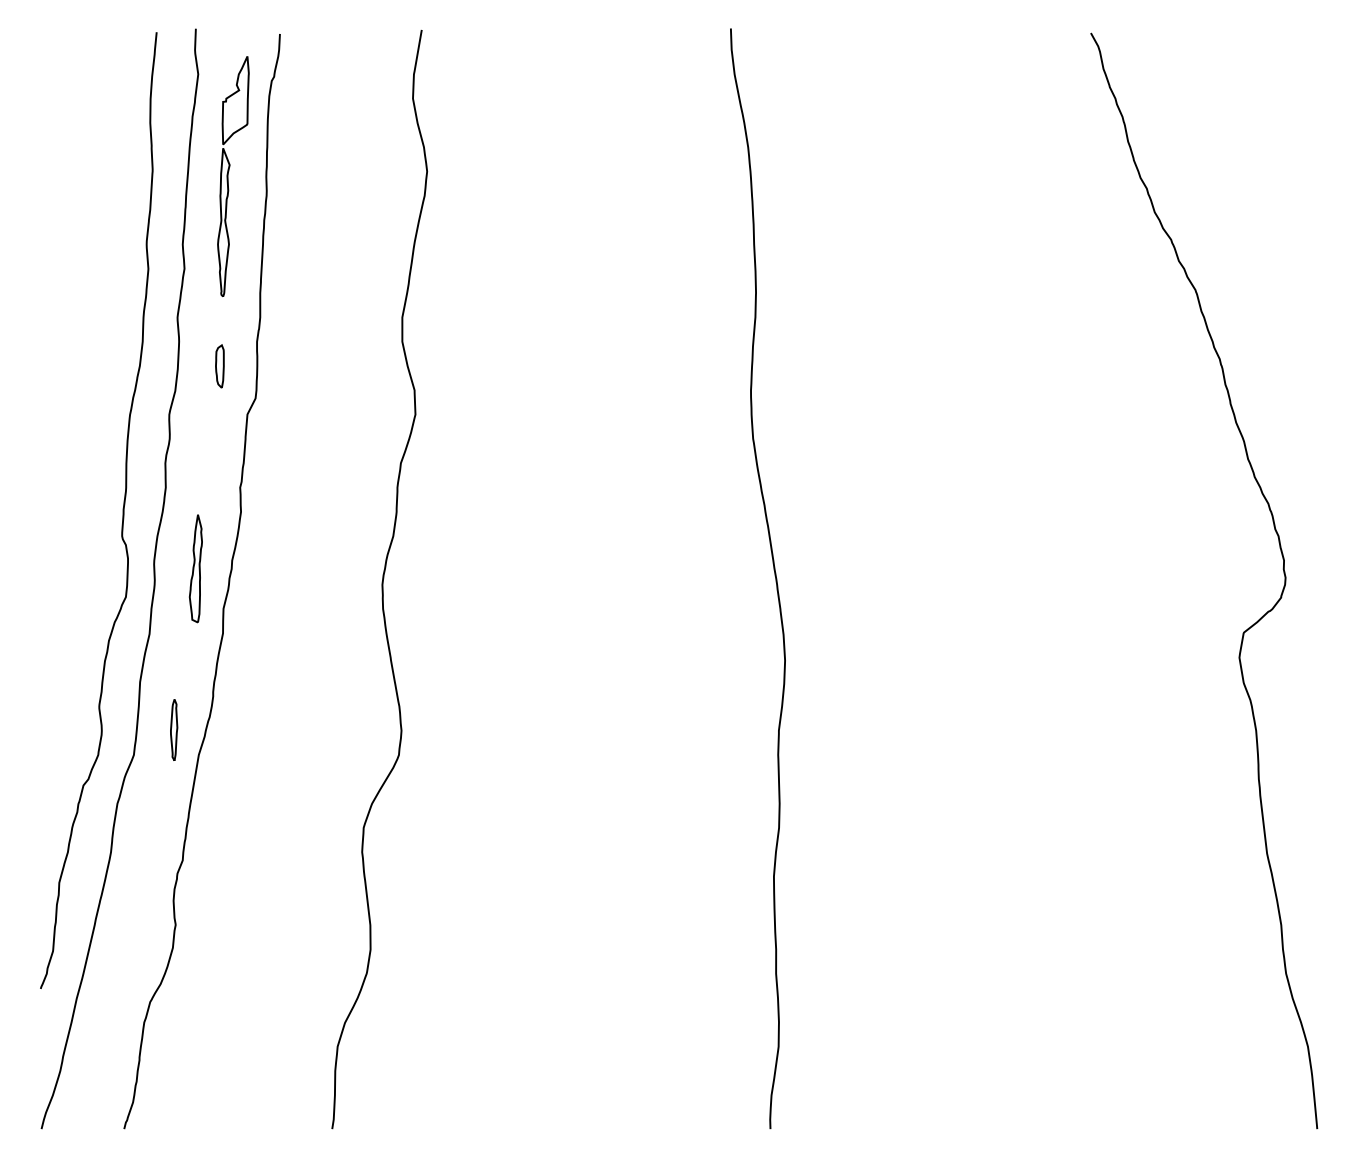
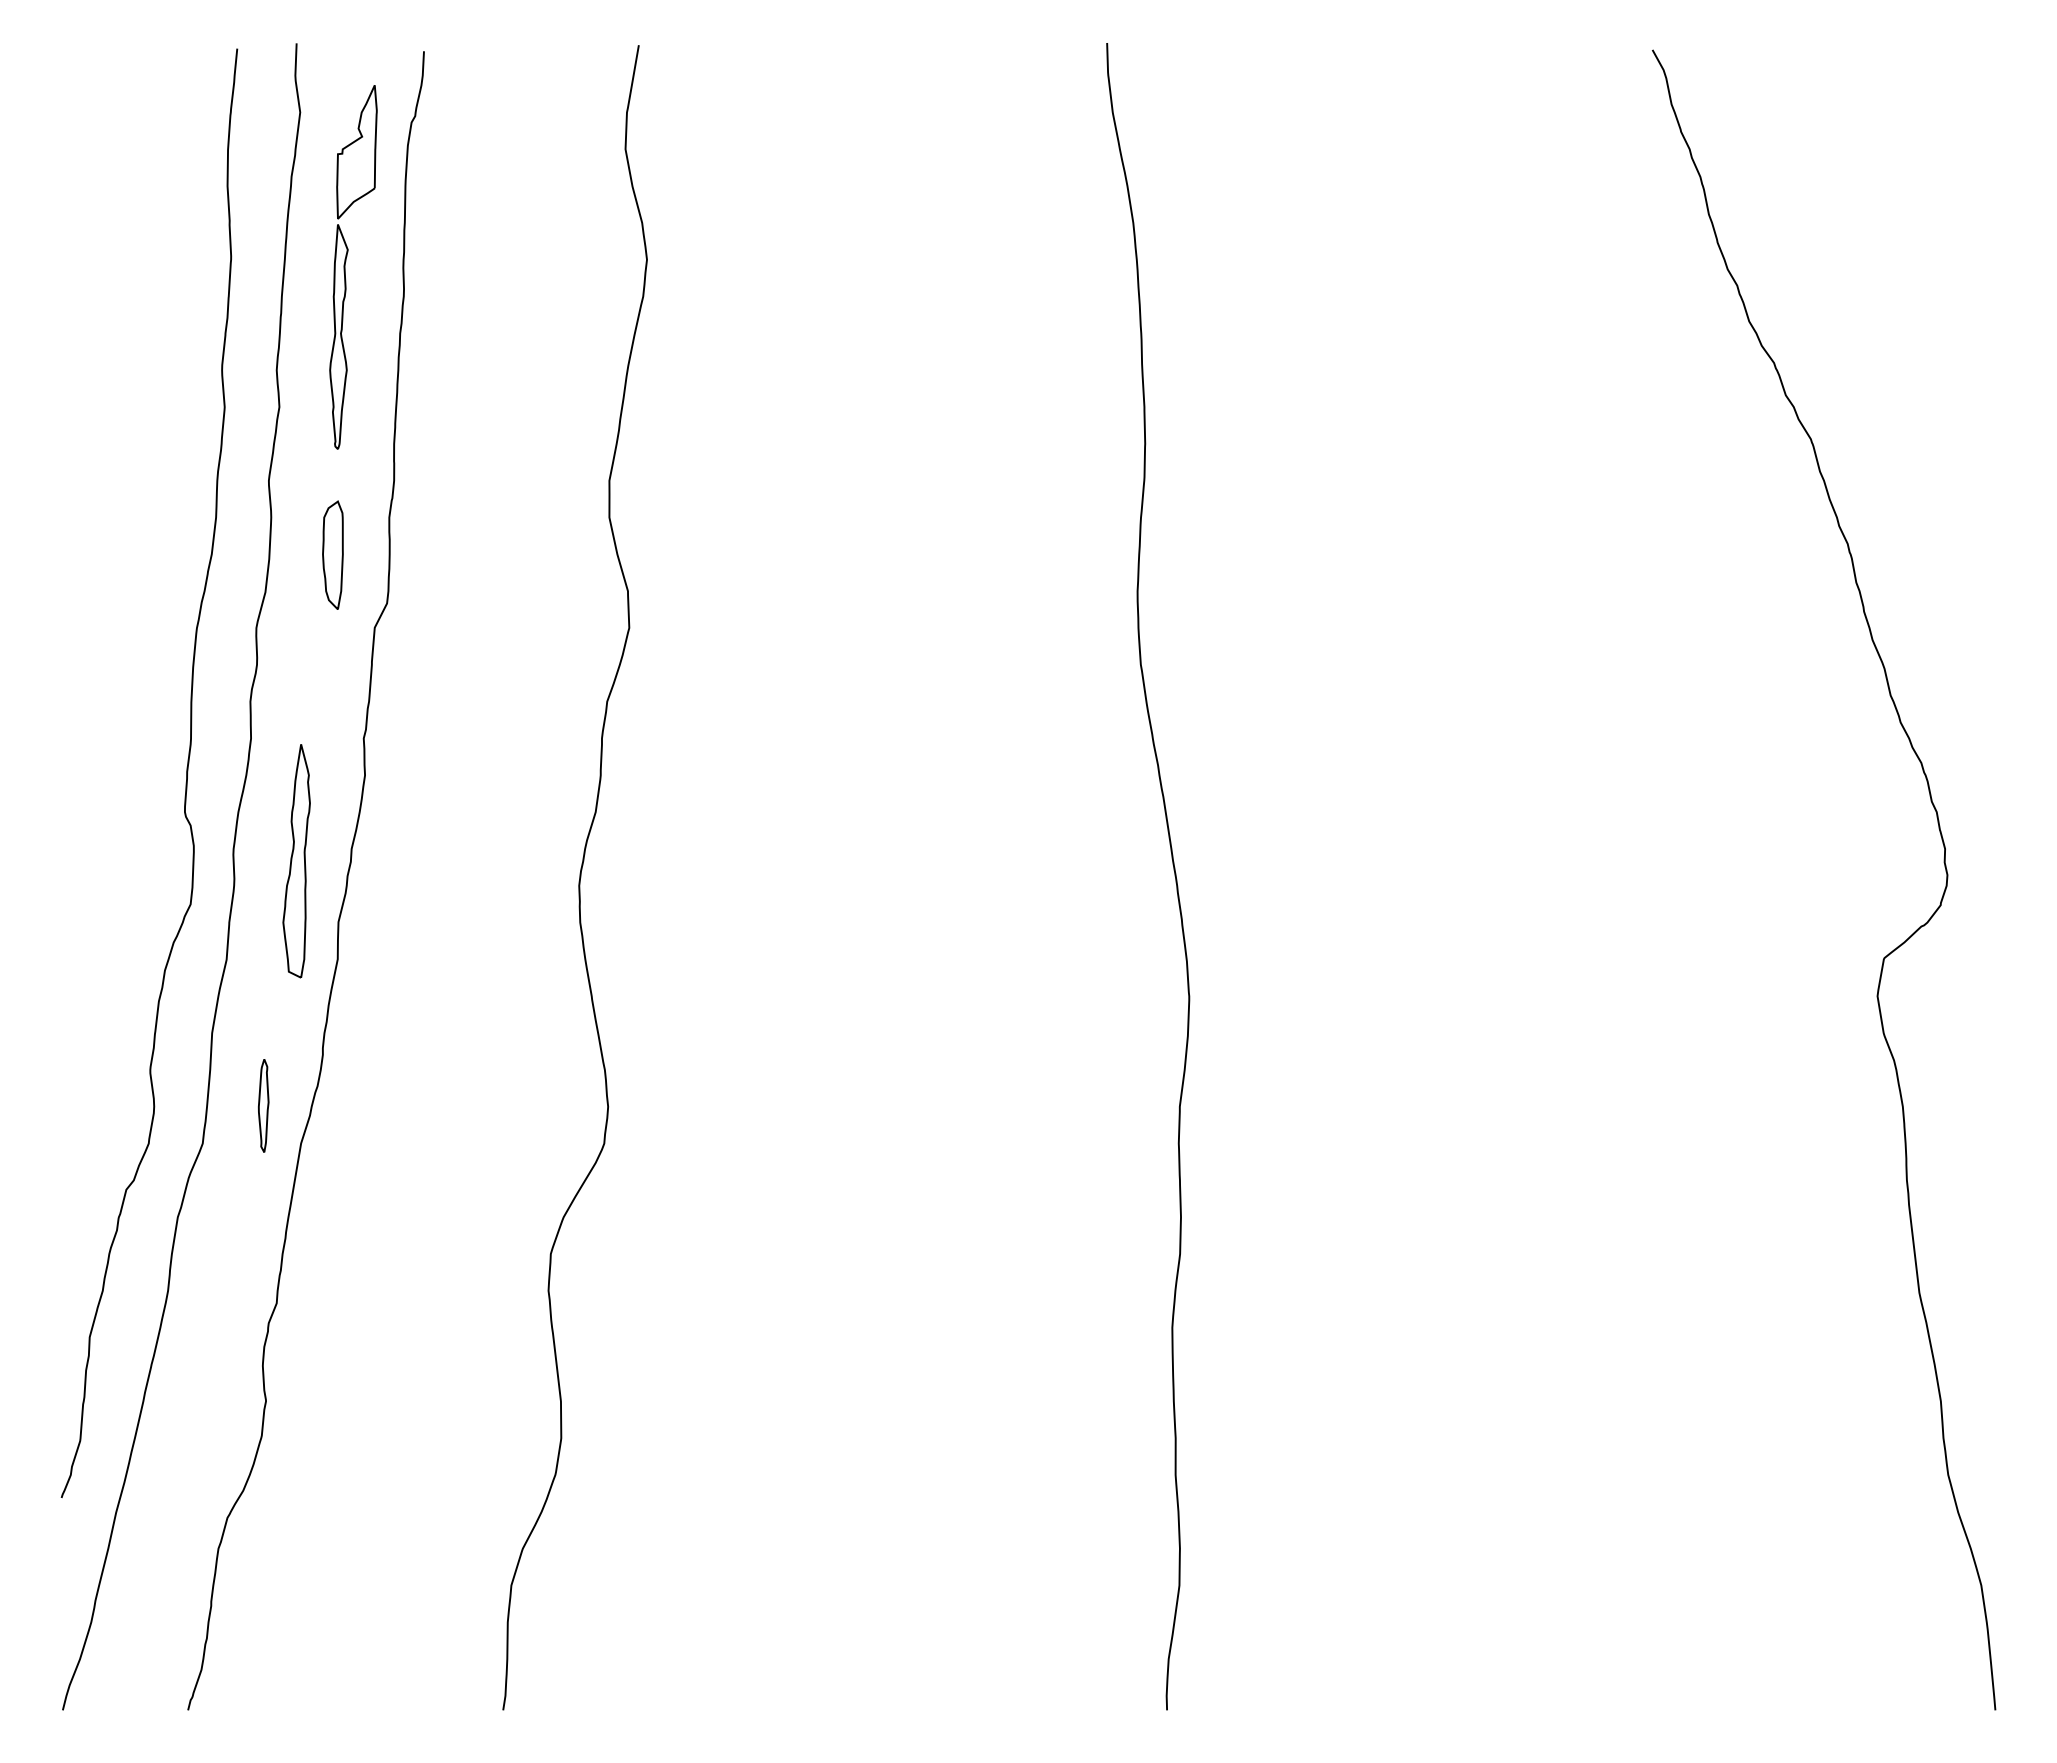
part: (219, 366) -> (332, 555), size x1.67
part: (195, 568) -> (296, 861), size x1.43

